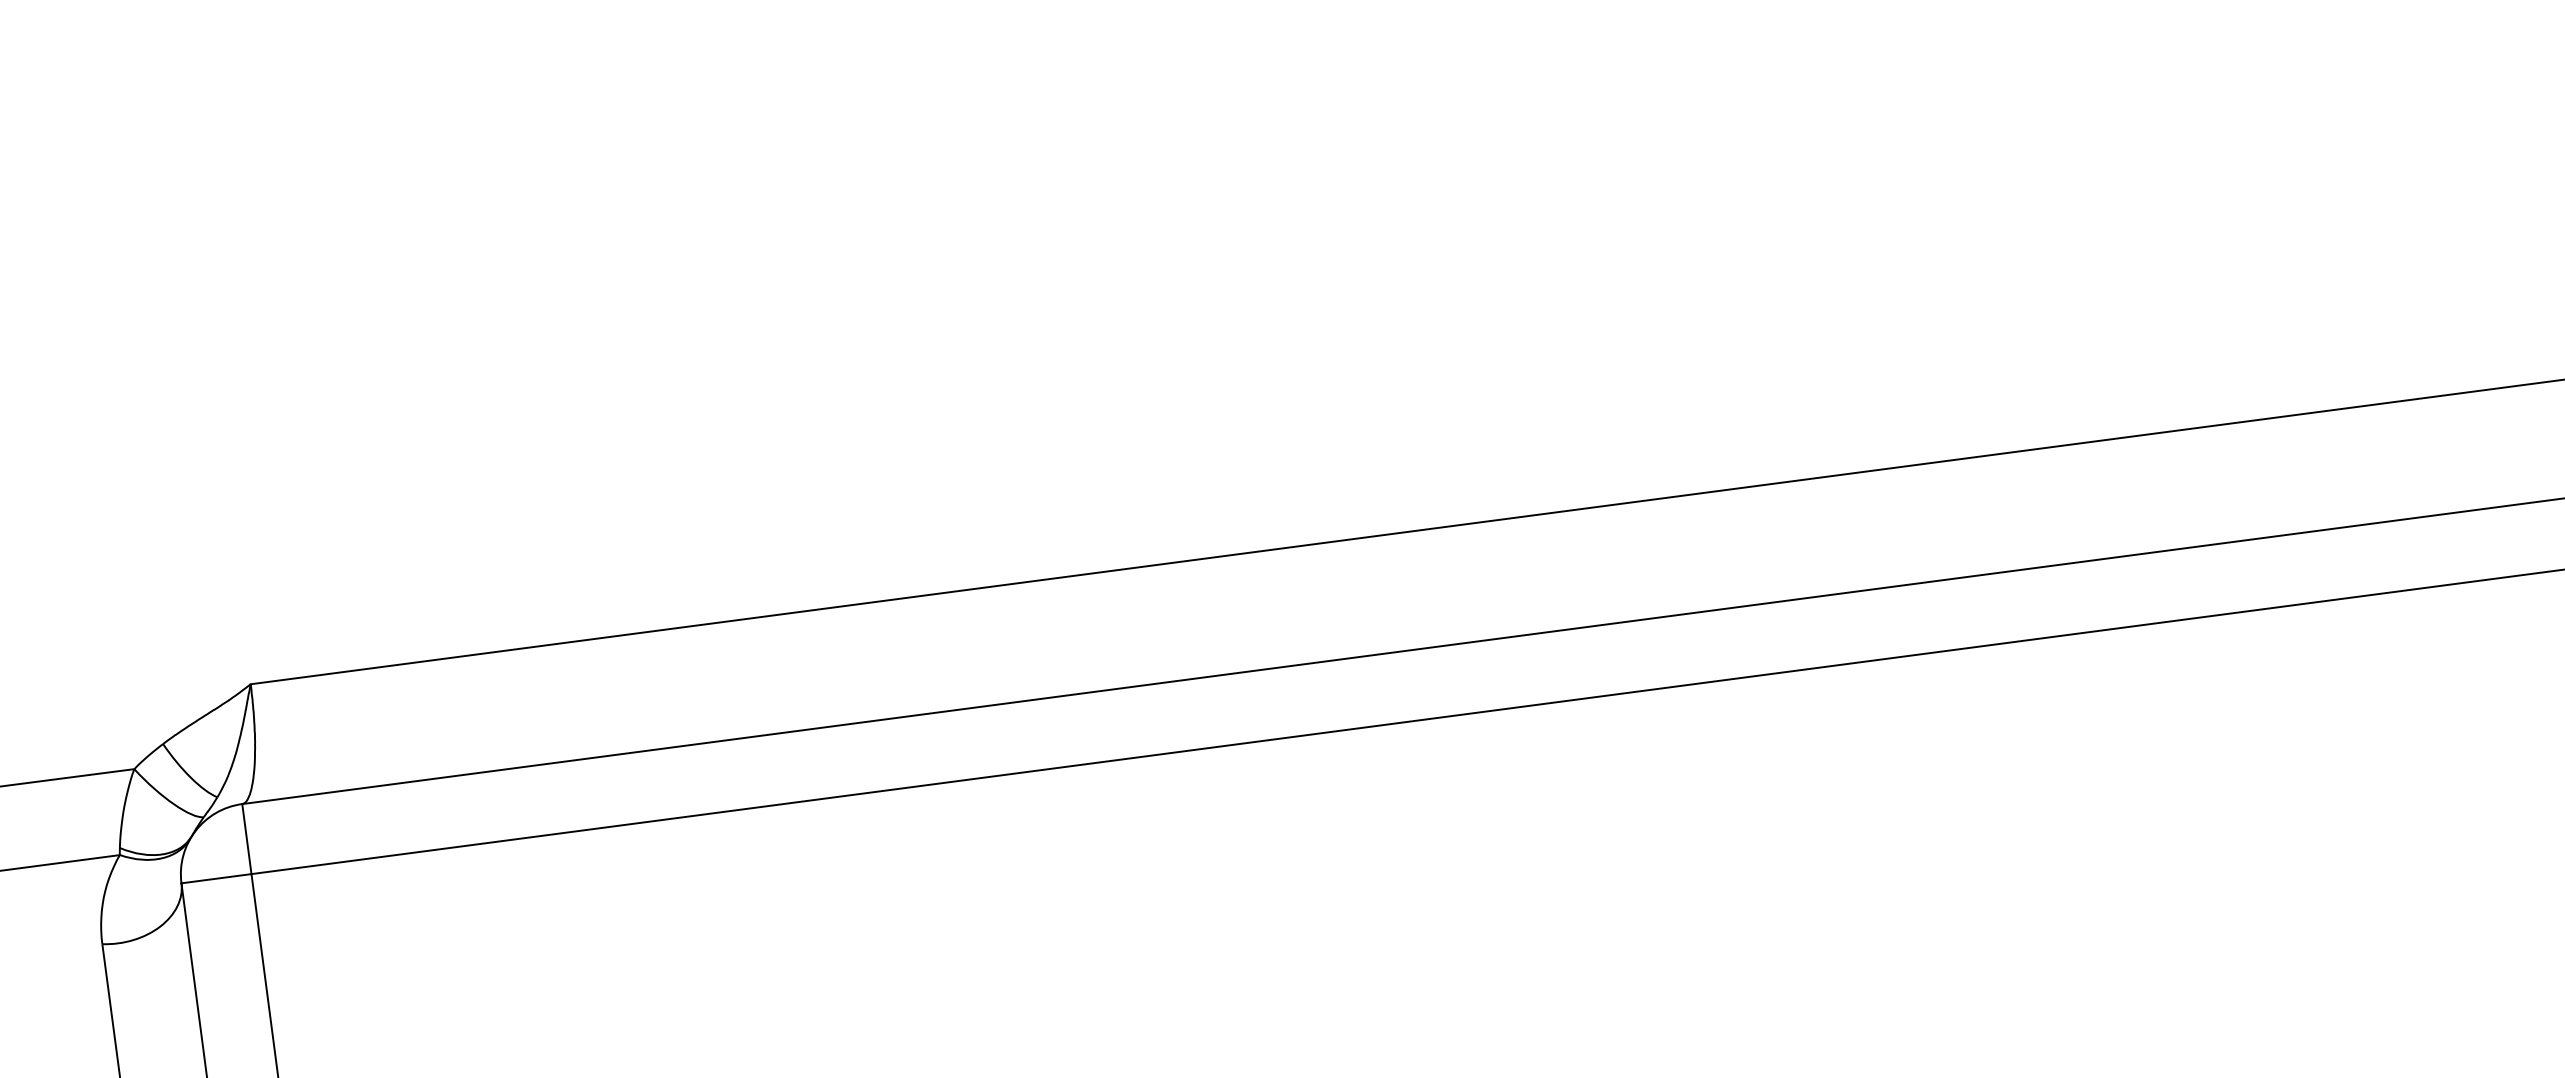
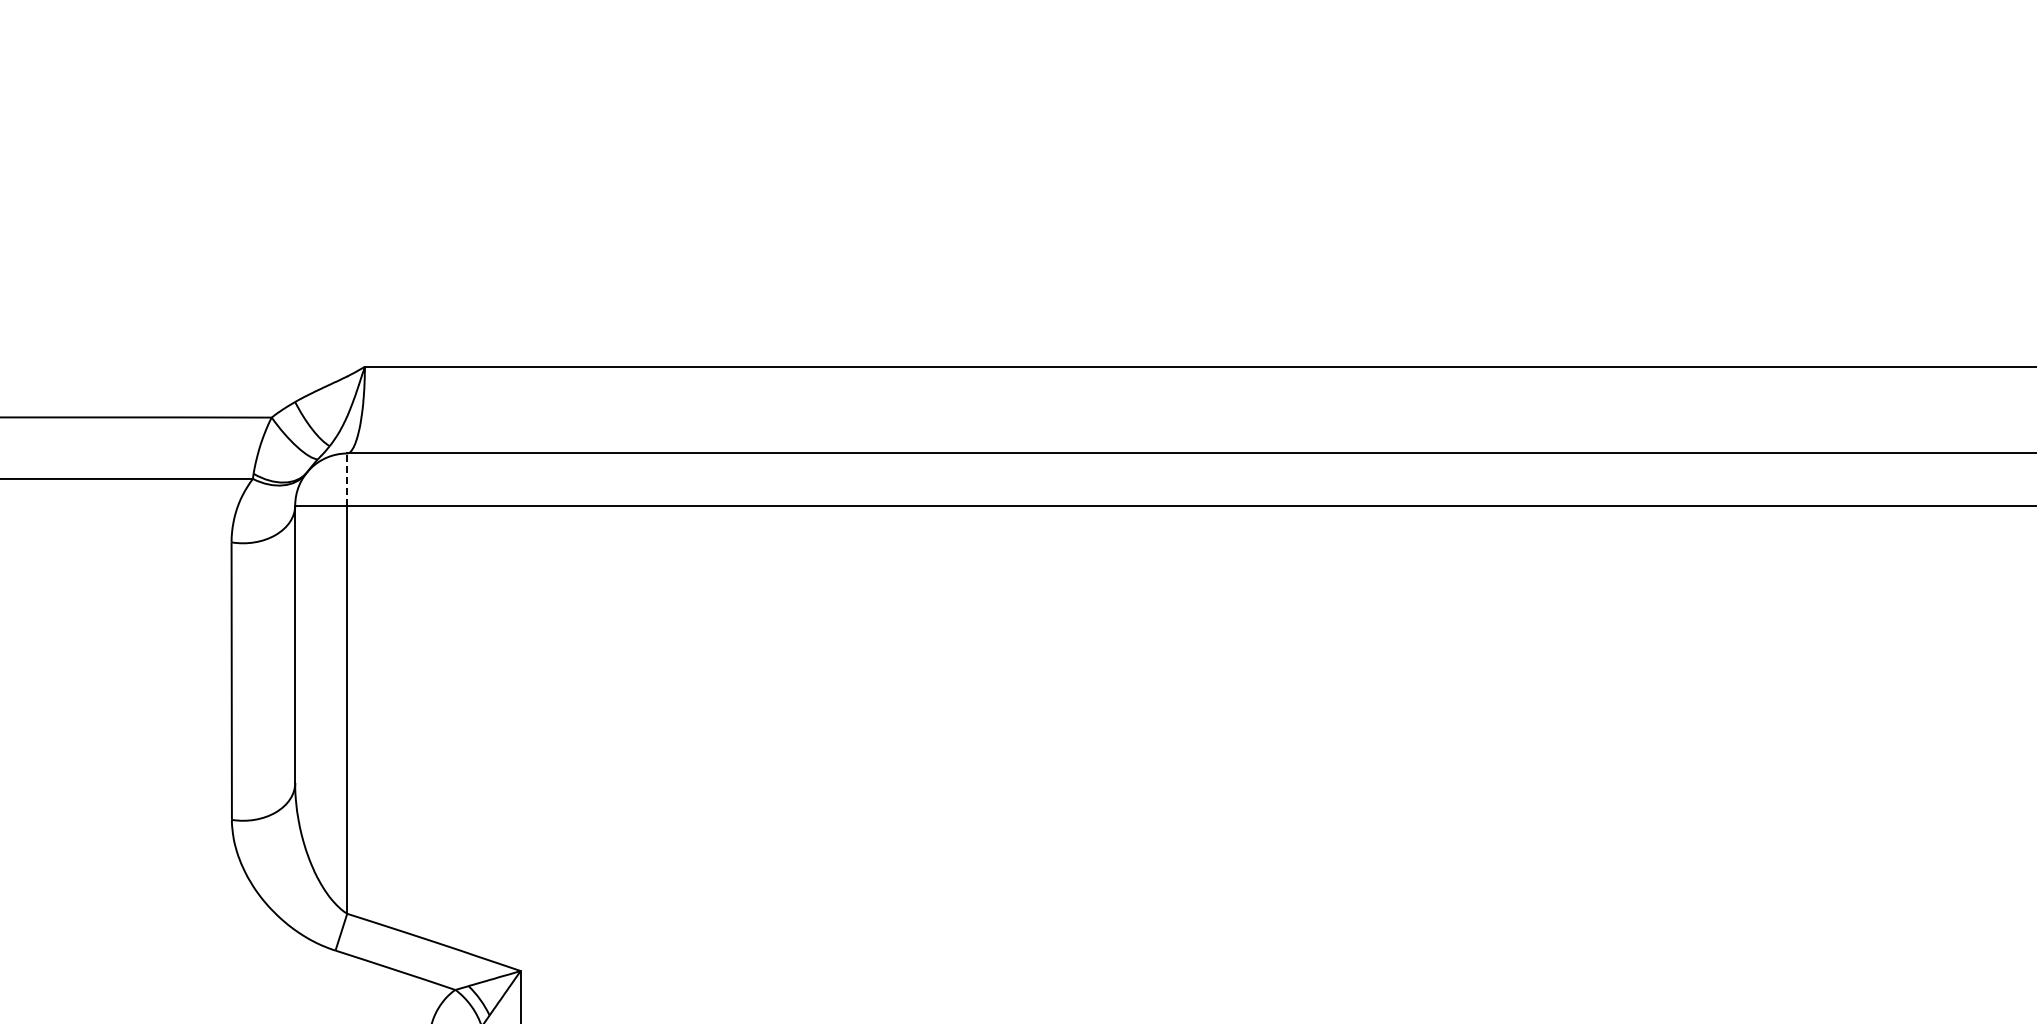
line: (247, 839) -> (347, 479), solid -> dashed

